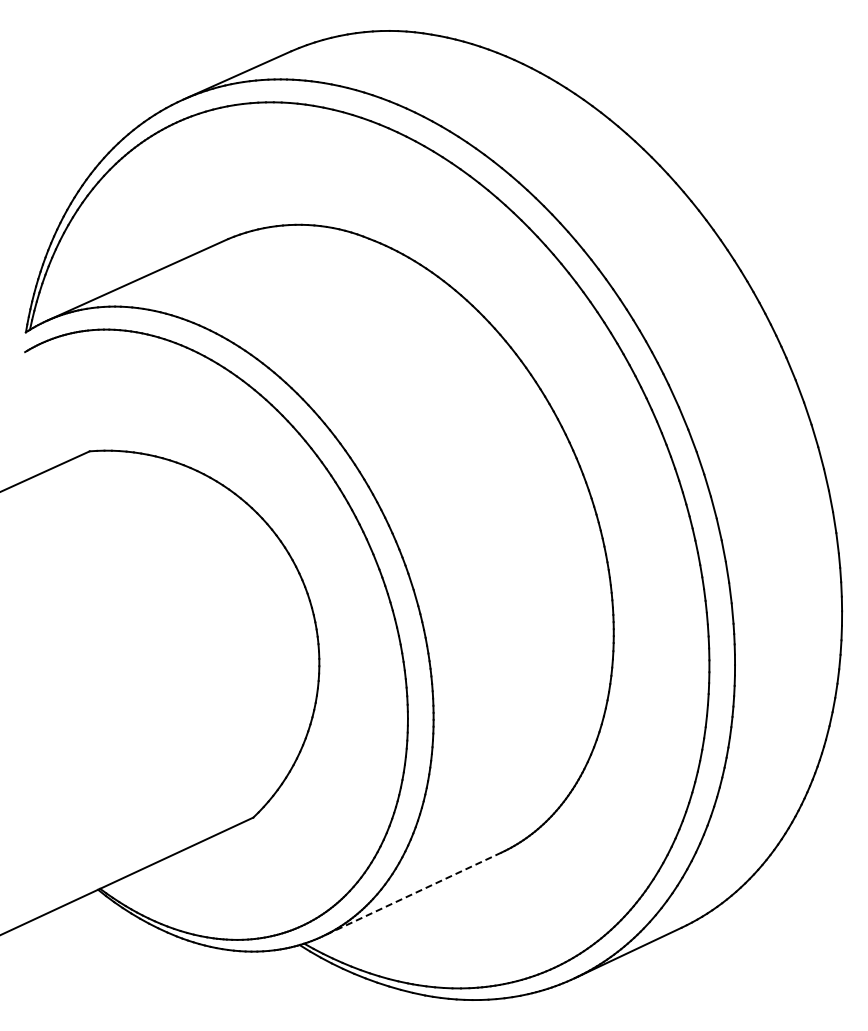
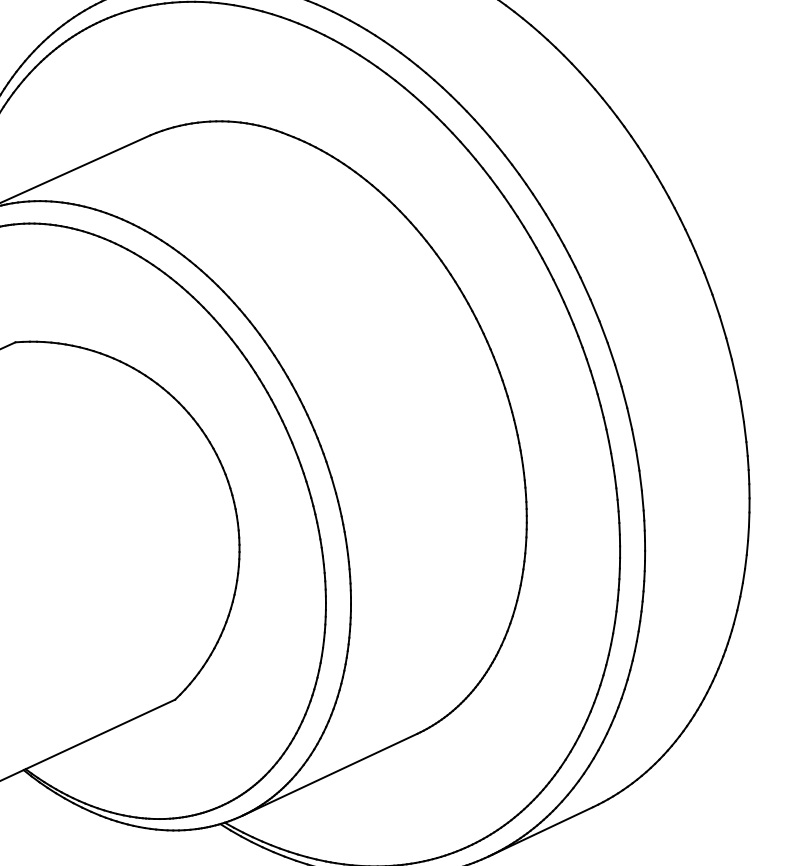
line: (411, 894) -> (329, 774), dashed -> solid

